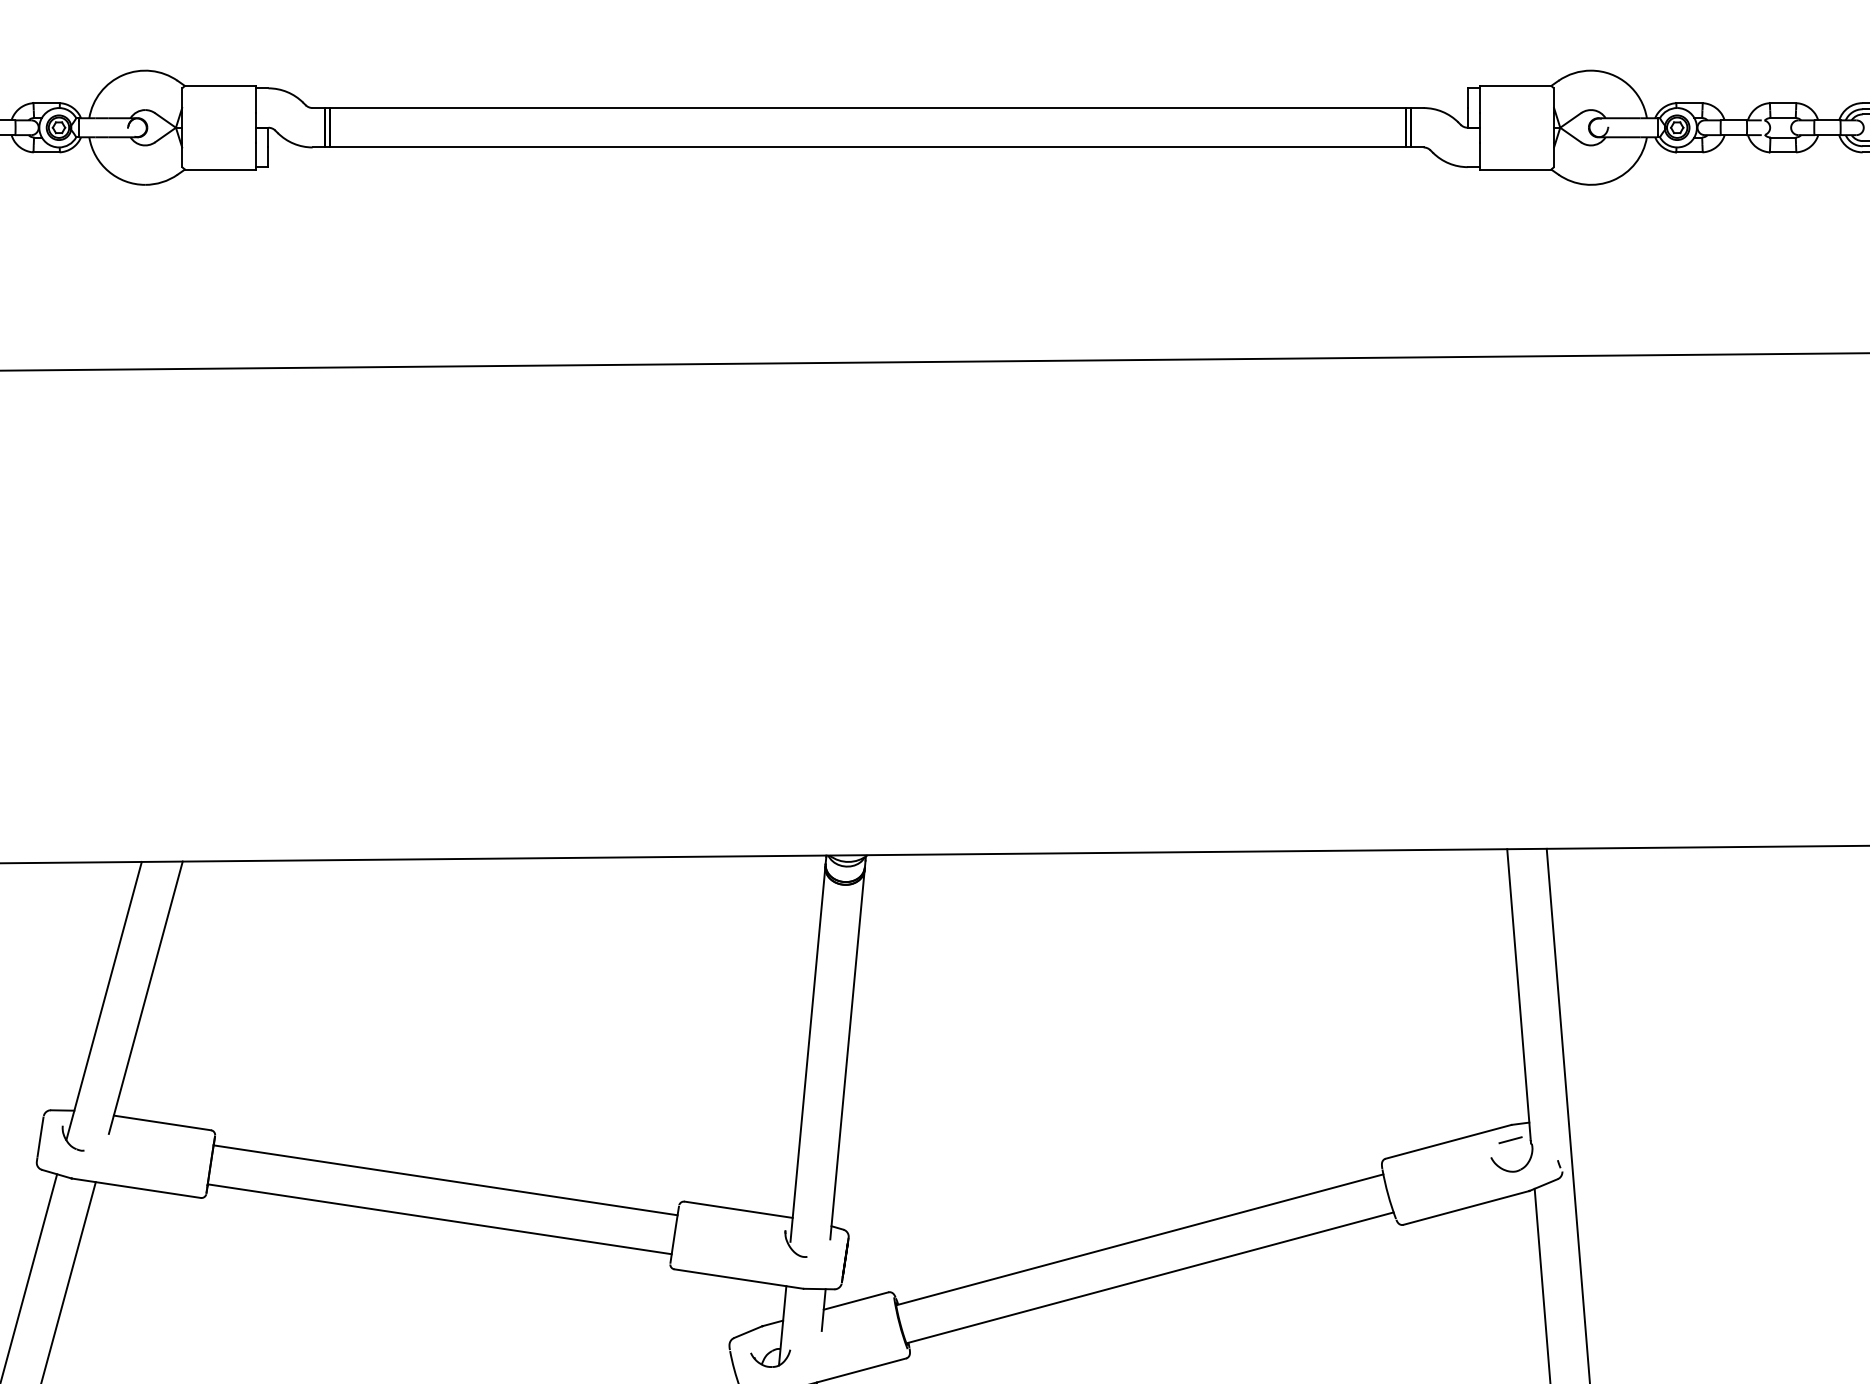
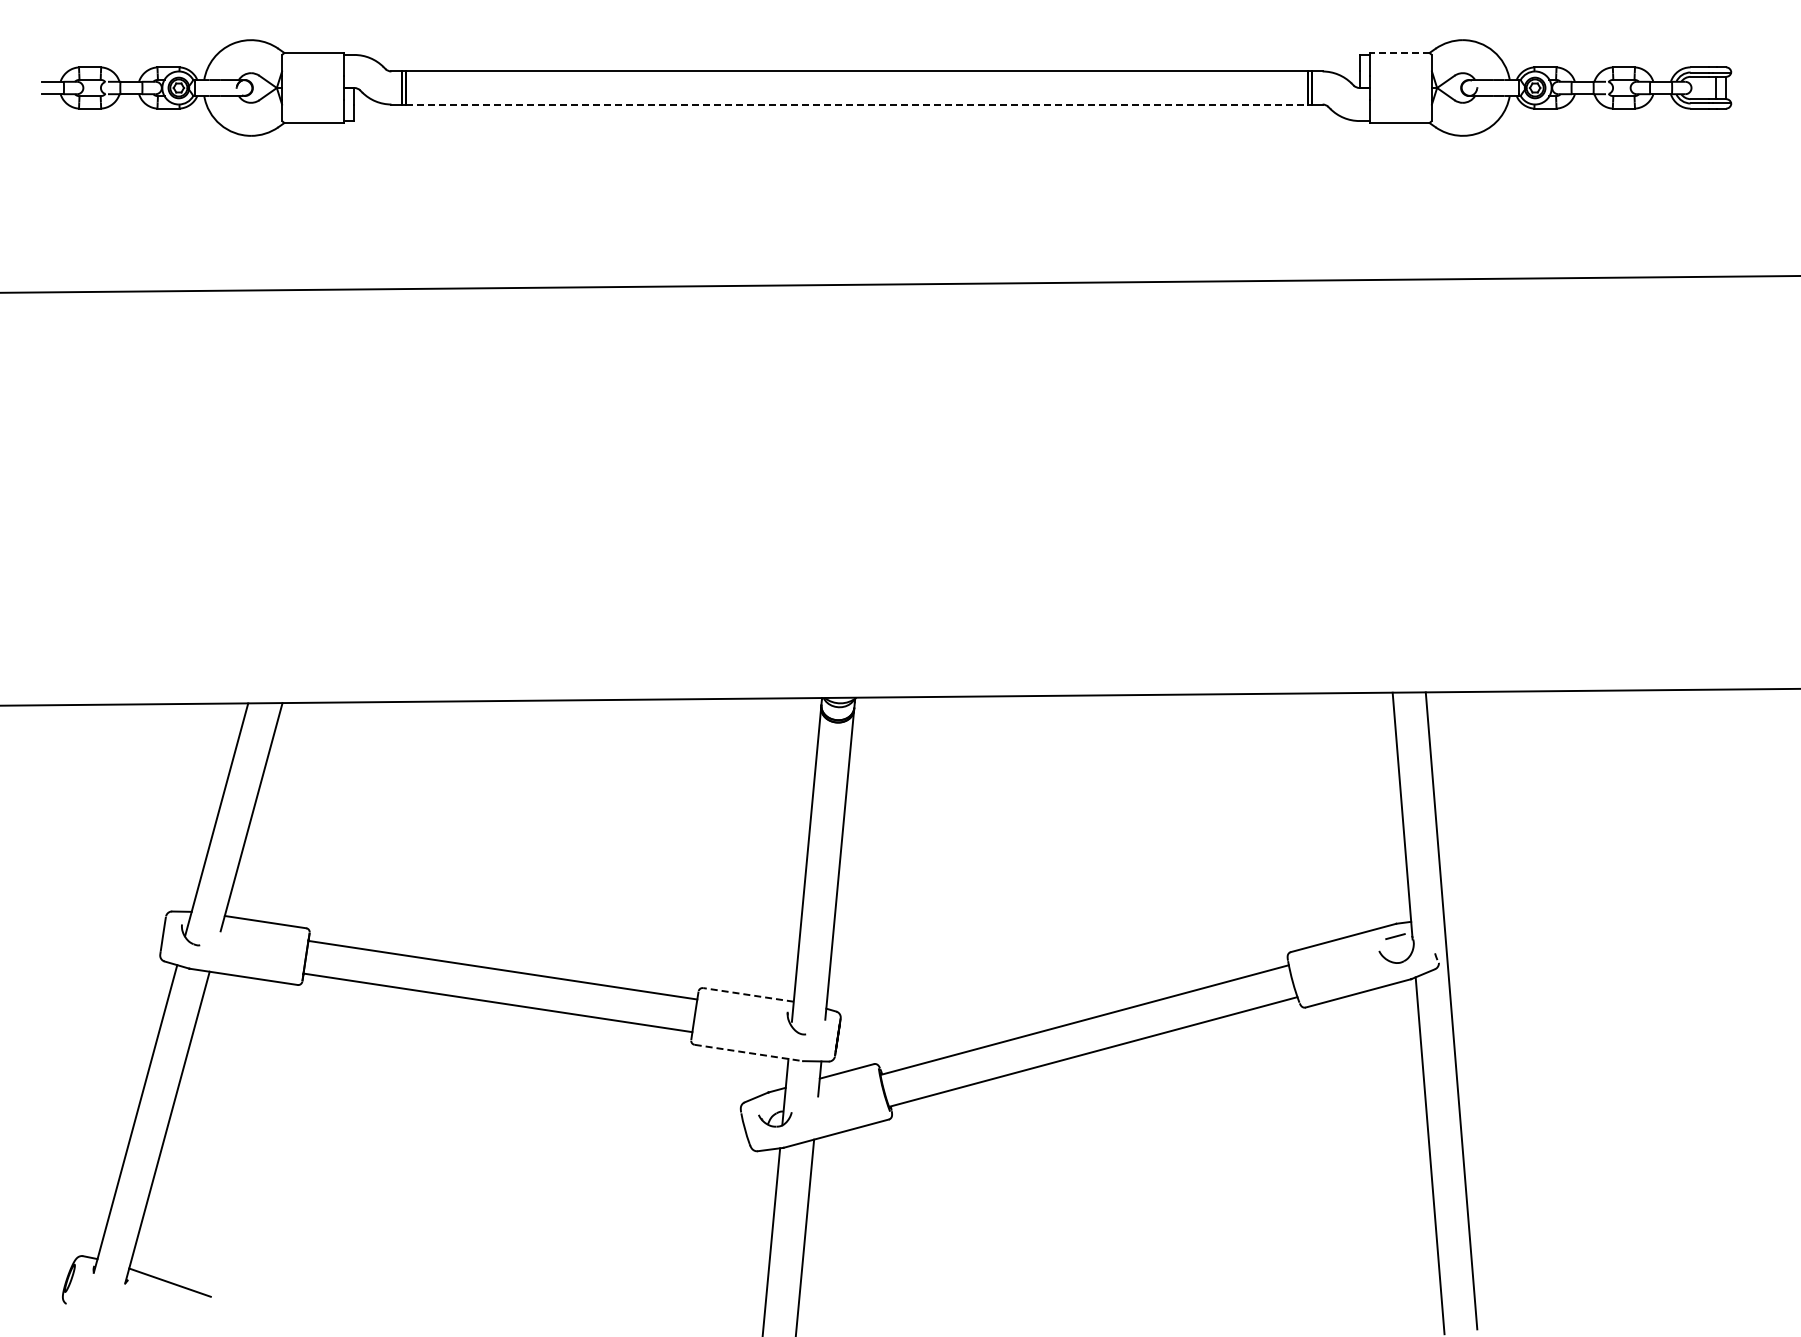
line: (1515, 85) -> (1399, 52), solid -> dashed
line: (868, 147) -> (857, 104), solid -> dashed
line: (738, 1209) -> (748, 994), solid -> dashed
line: (738, 1278) -> (748, 1052), solid -> dashed

